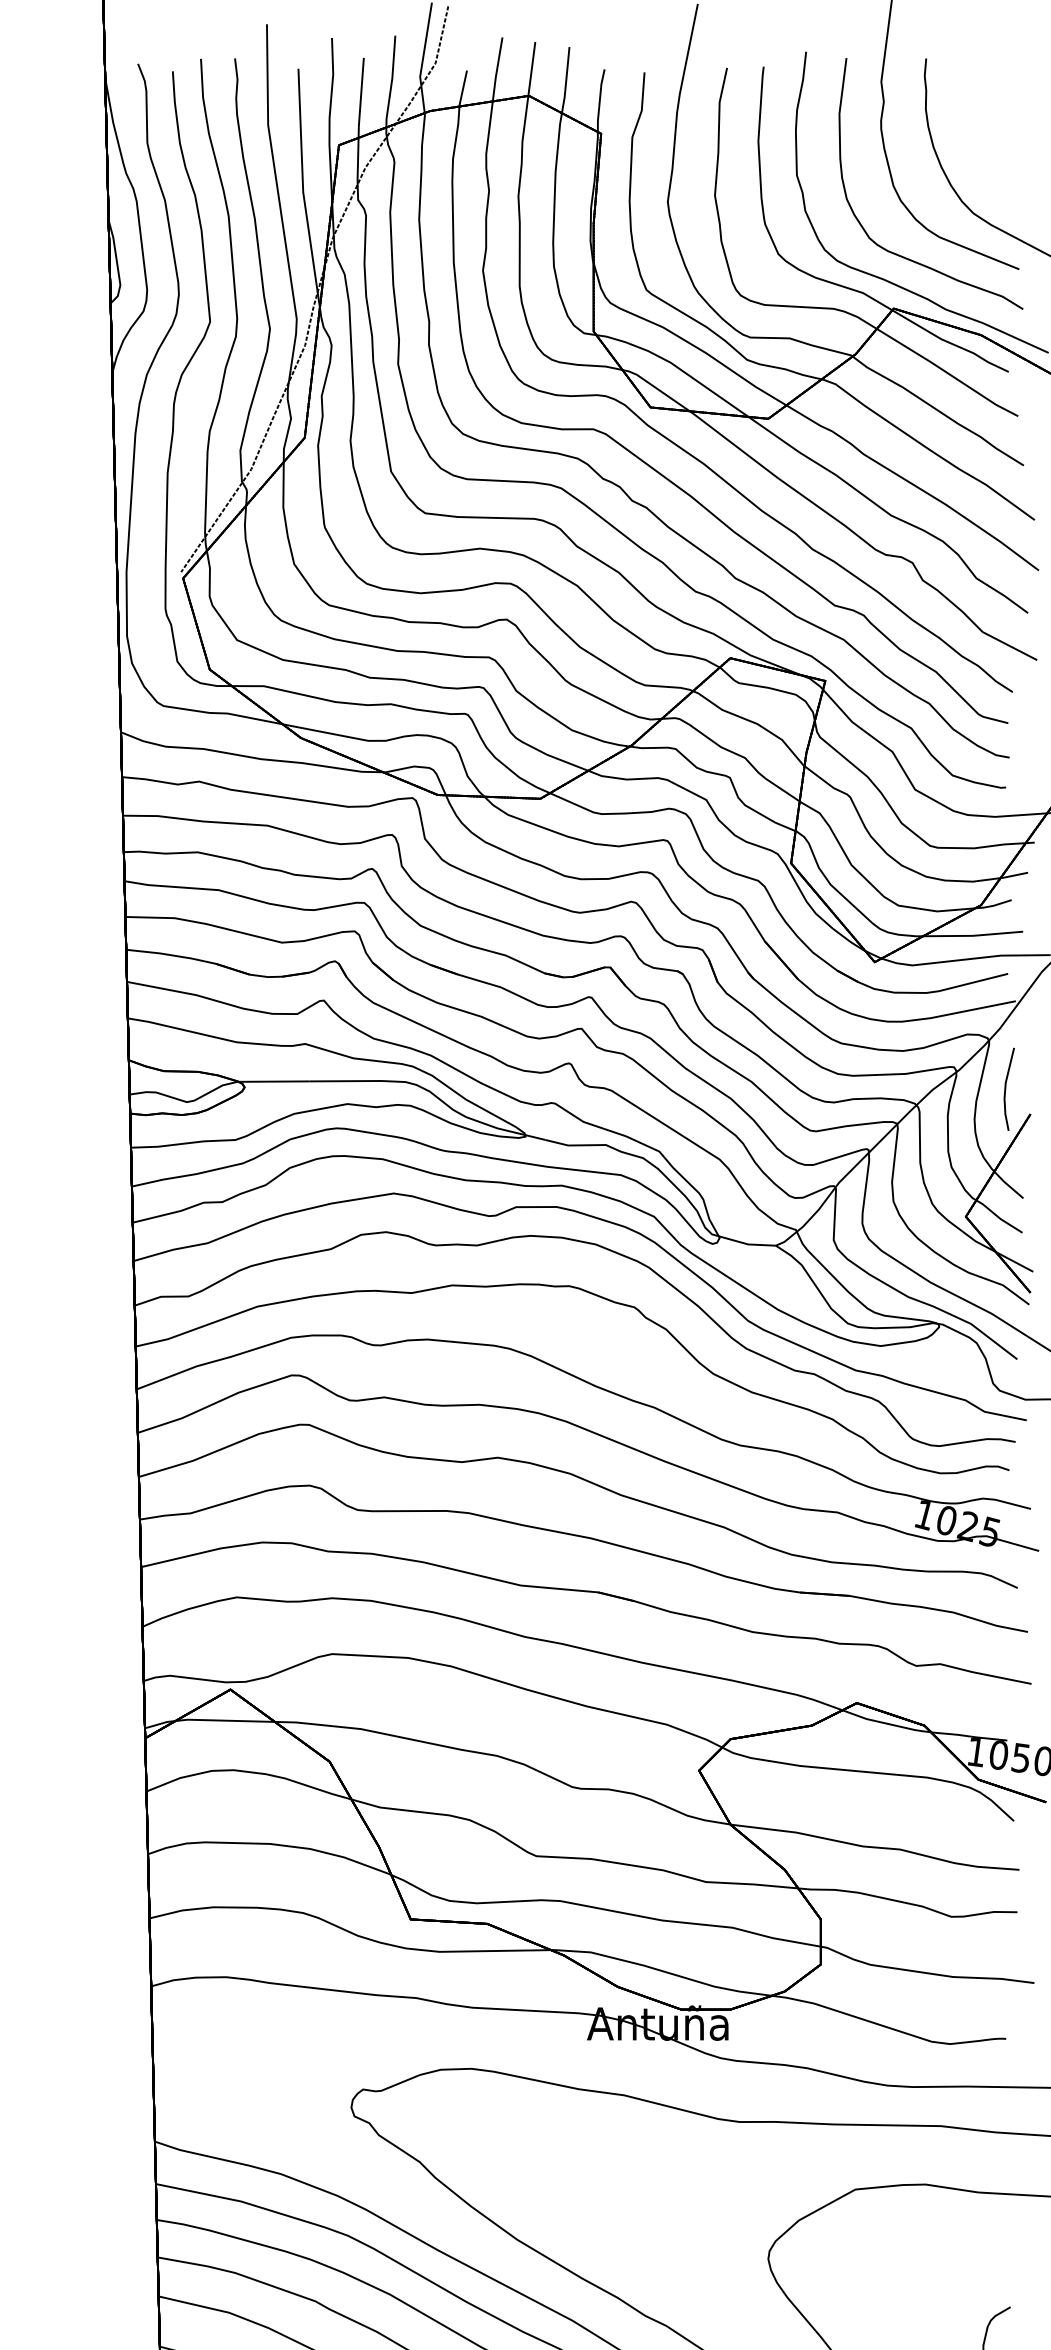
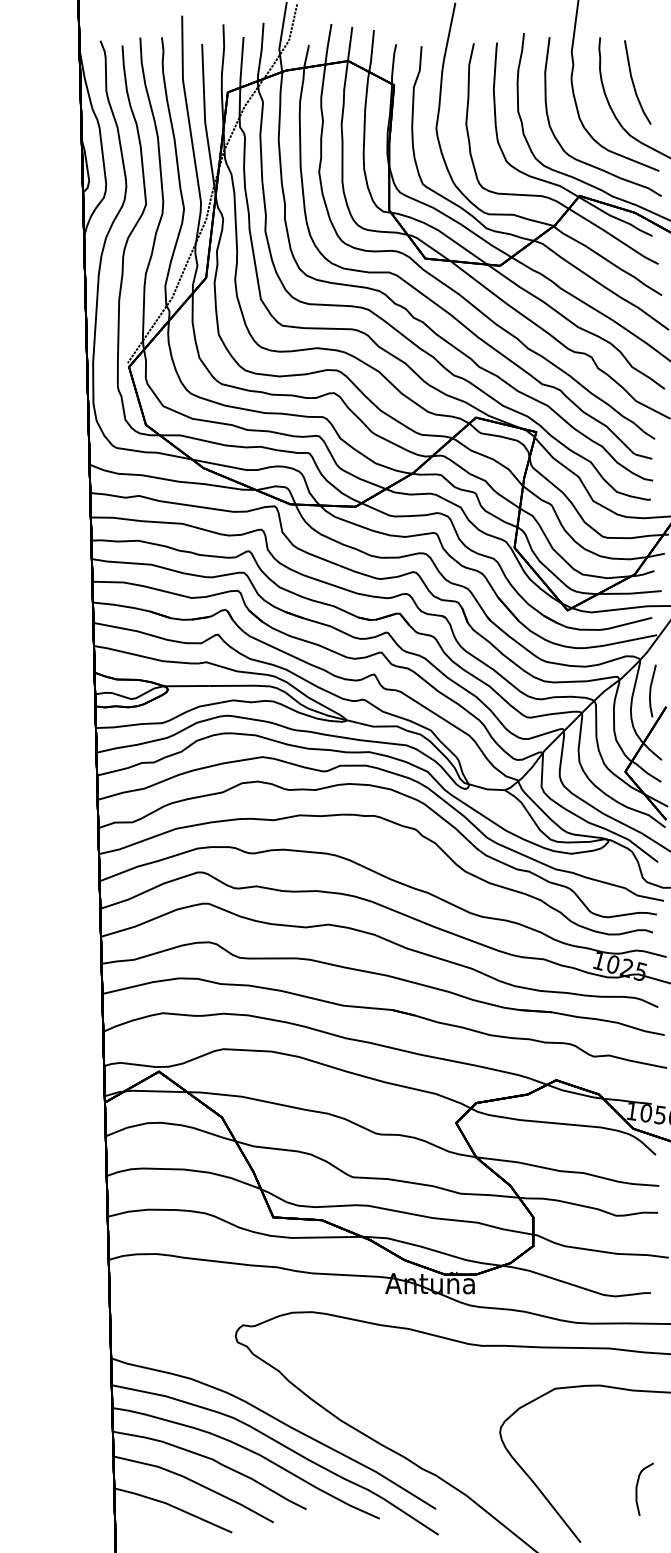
line: (980, 131) -> (634, 83), added

